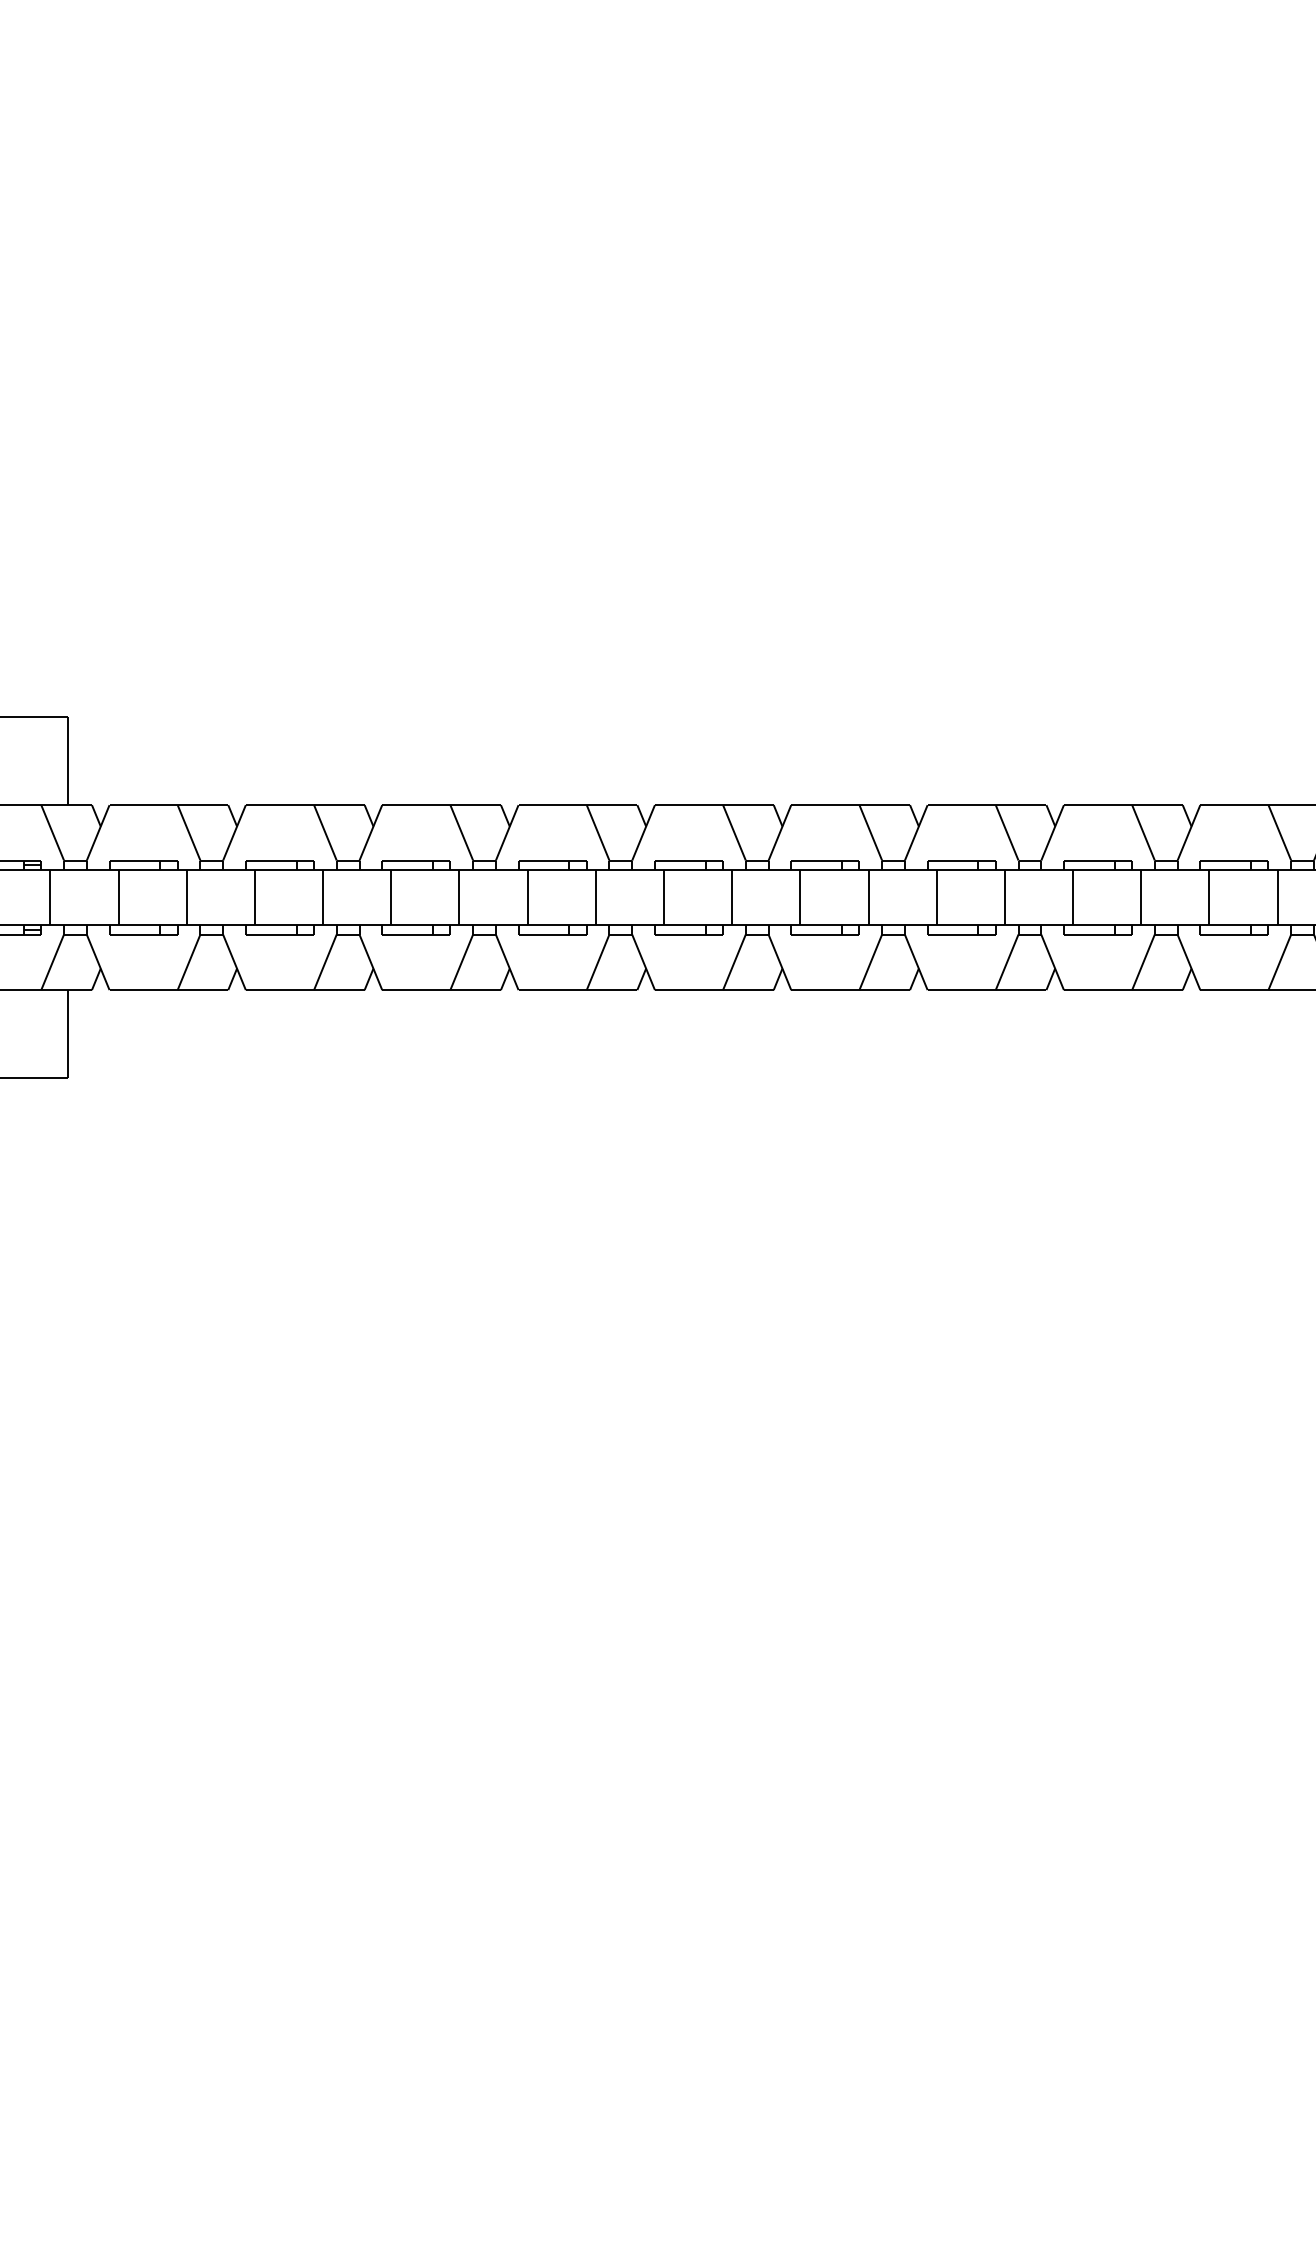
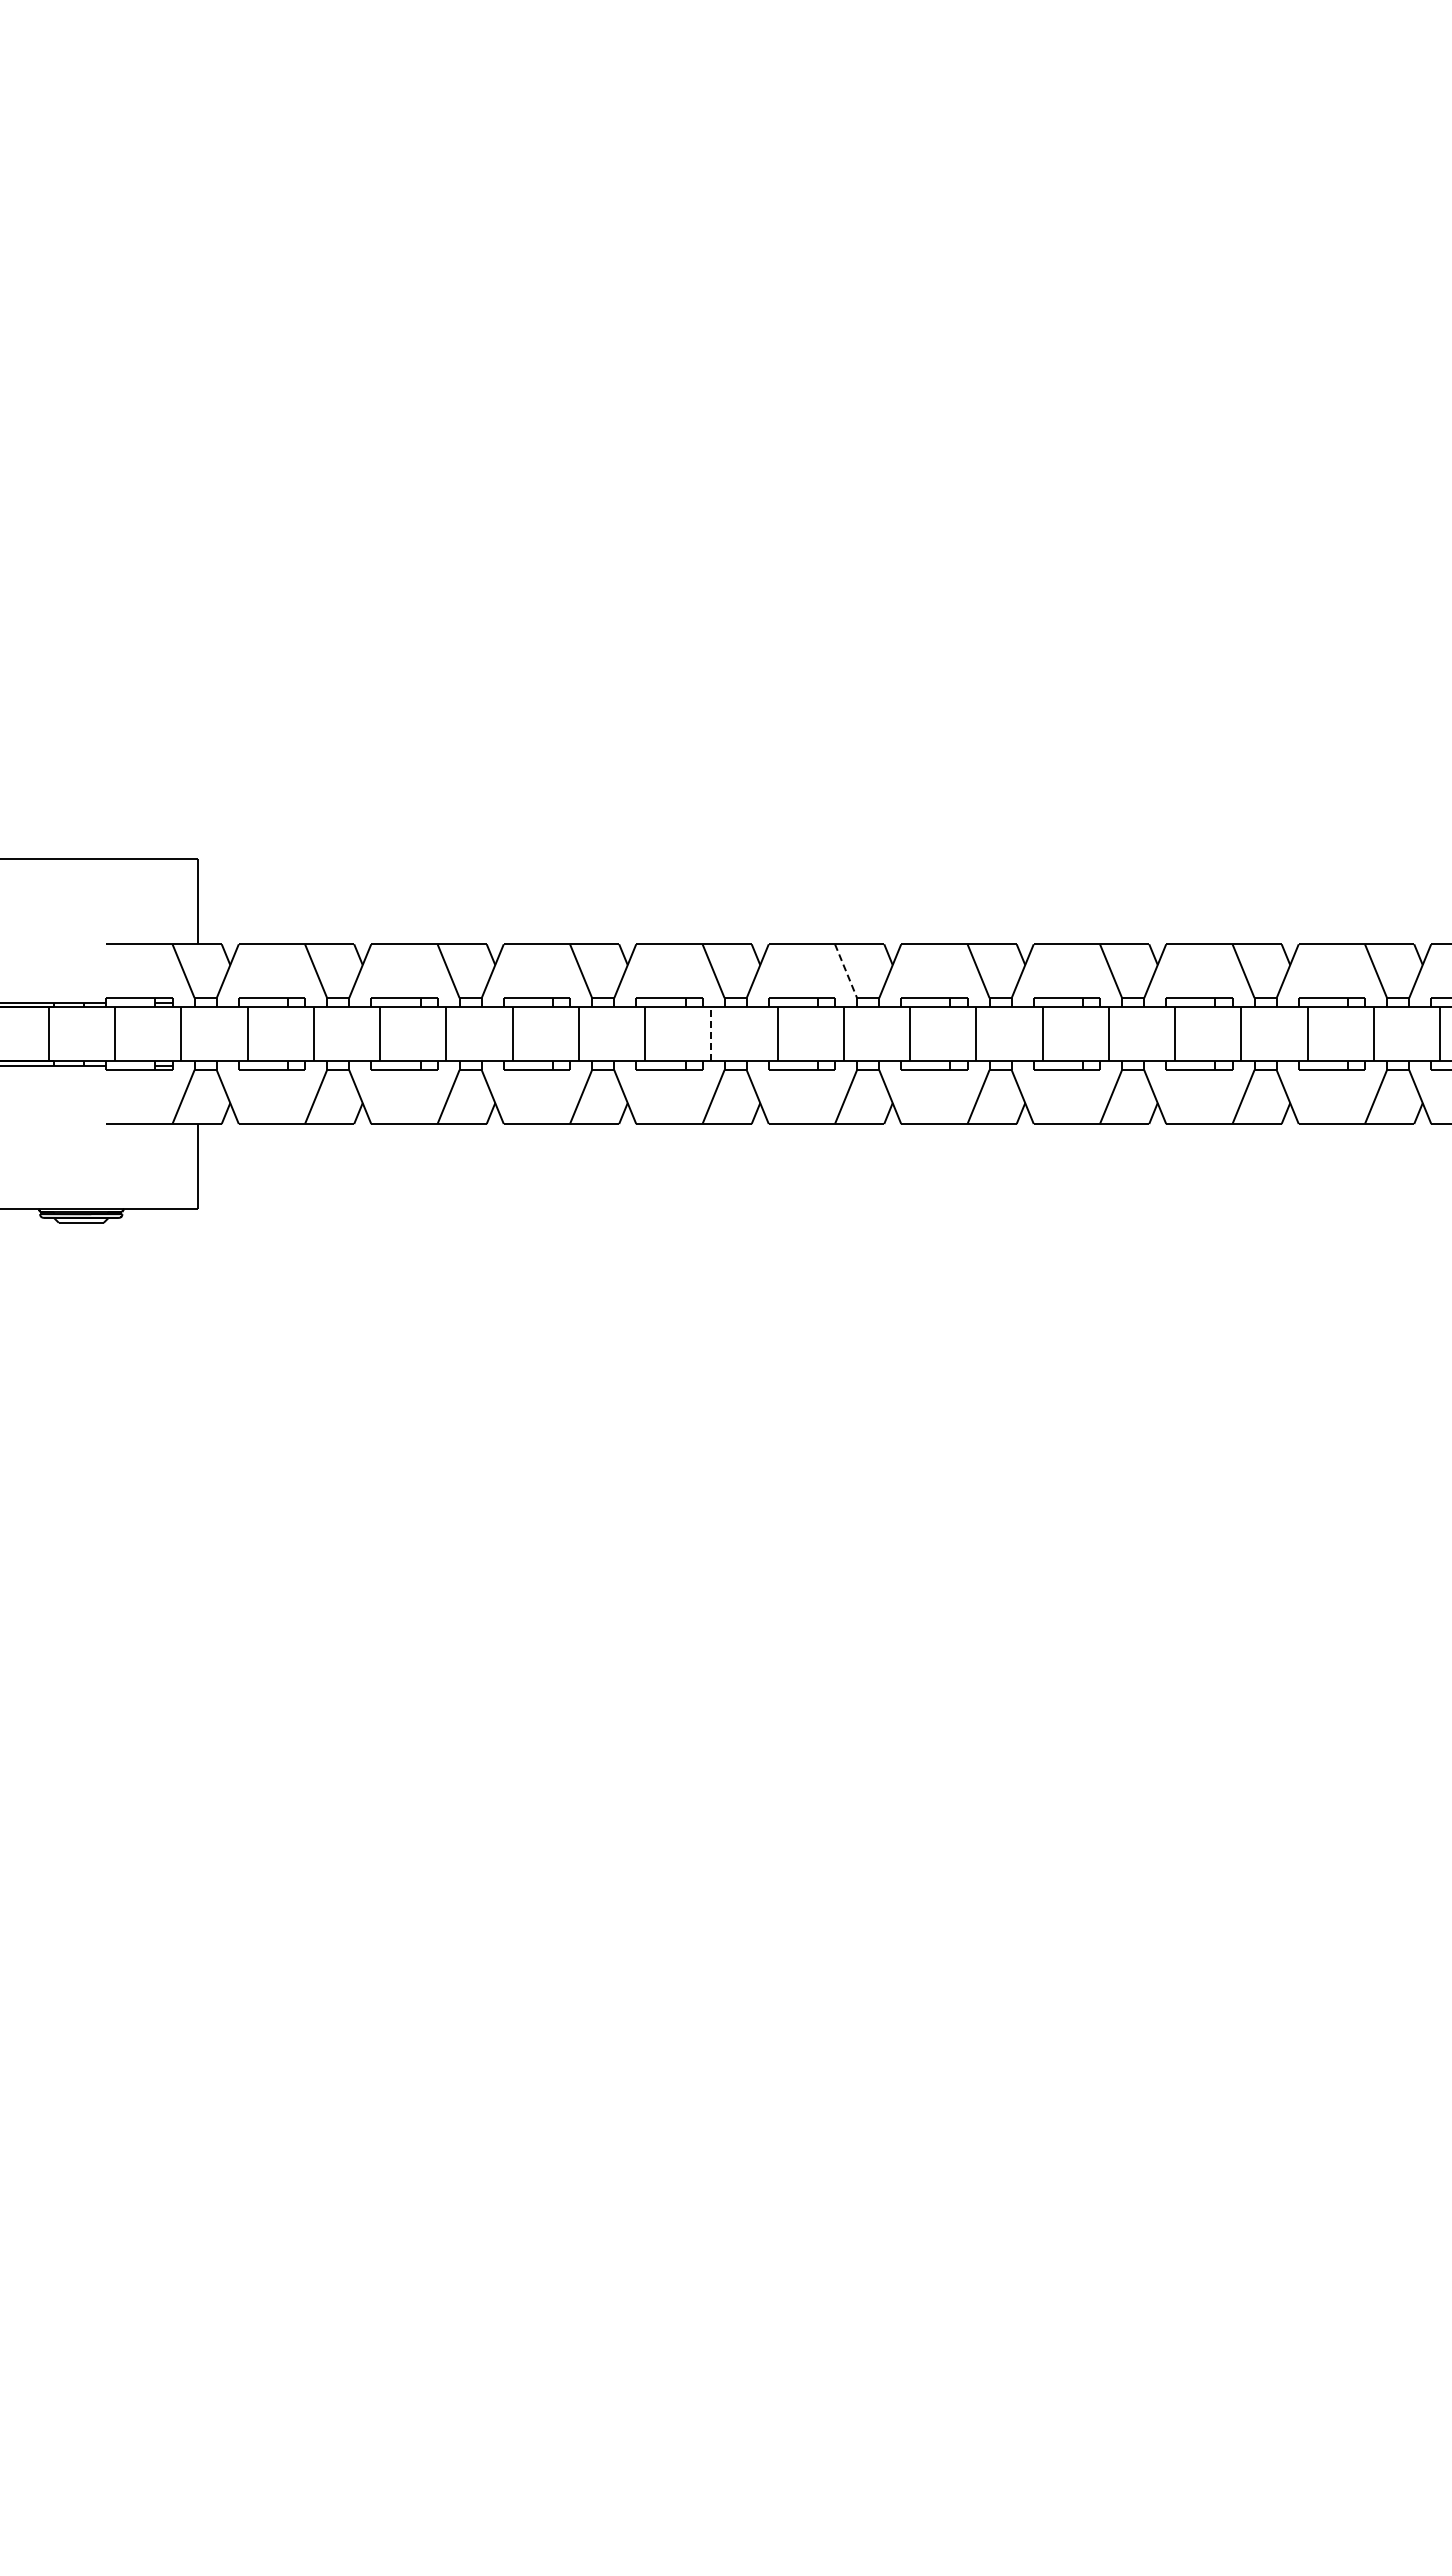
line: (734, 833) -> (846, 971), solid -> dashed
line: (595, 897) -> (711, 1034), solid -> dashed

